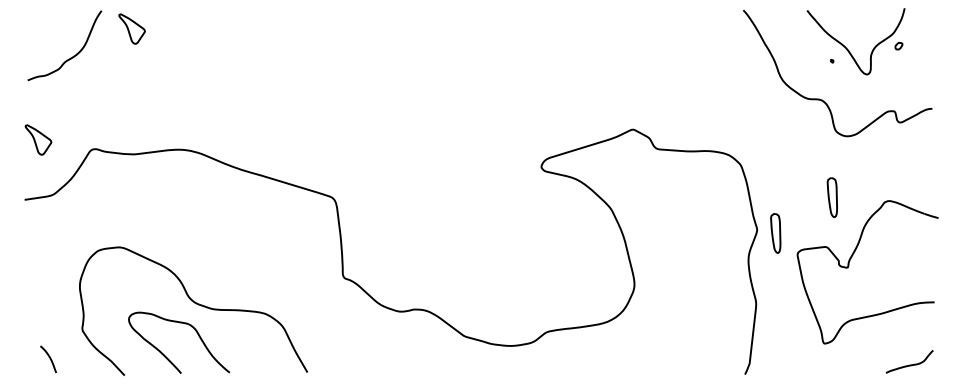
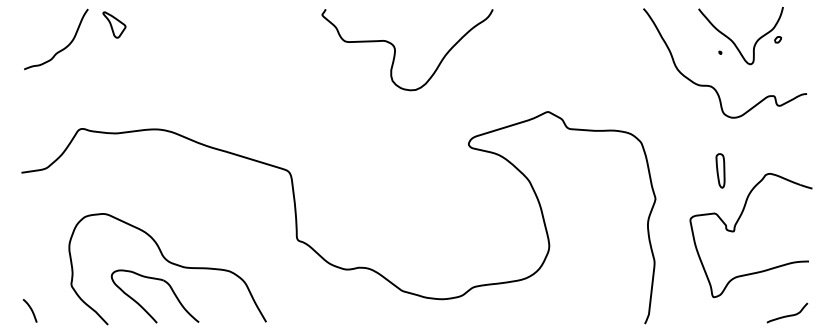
curve: (456, 58) -> (395, 50), added
part: (38, 139) -> (33, 120), removed
part: (775, 233) -> (671, 201), removed
curve: (48, 357) -> (30, 309), moved

